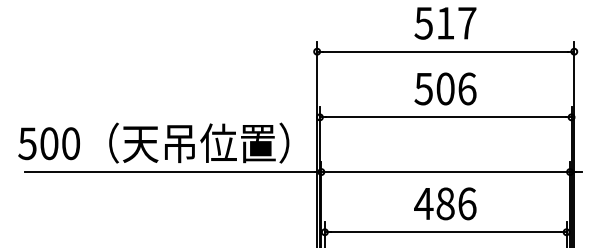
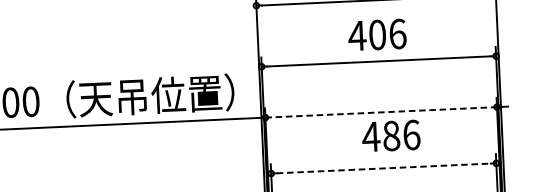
text: (423, 89) -> (357, 36), 506 -> 406
line: (446, 172) -> (381, 112), solid -> dashed
text: (445, 203) -> (391, 135), moved
line: (445, 232) -> (383, 168), solid -> dashed

